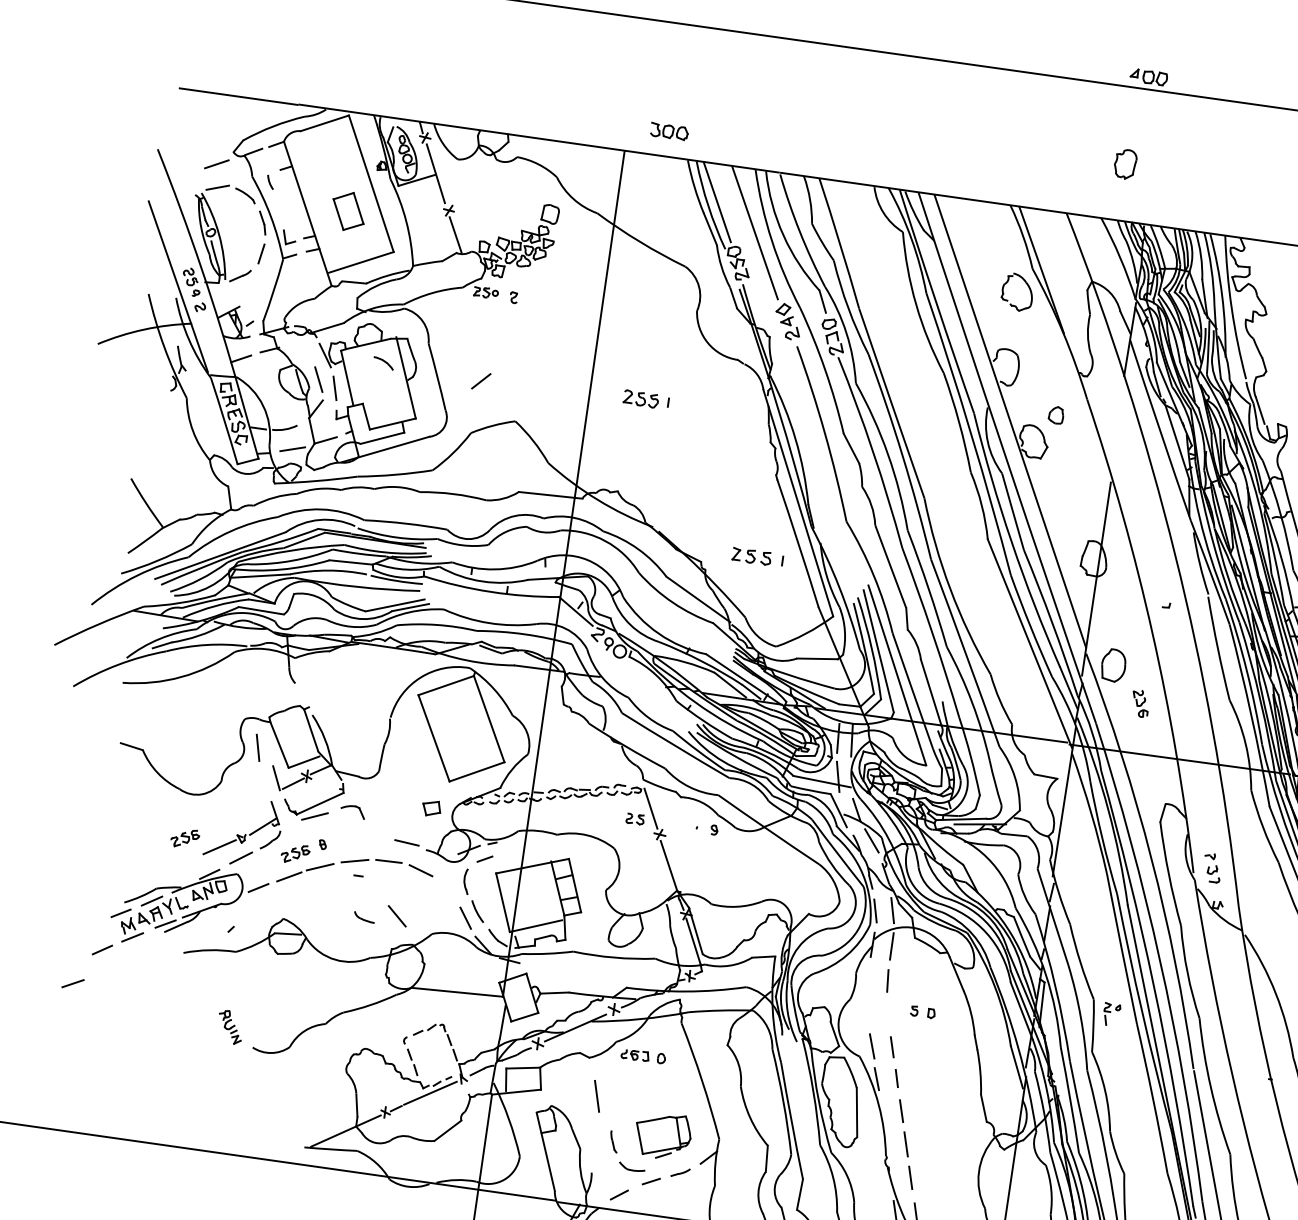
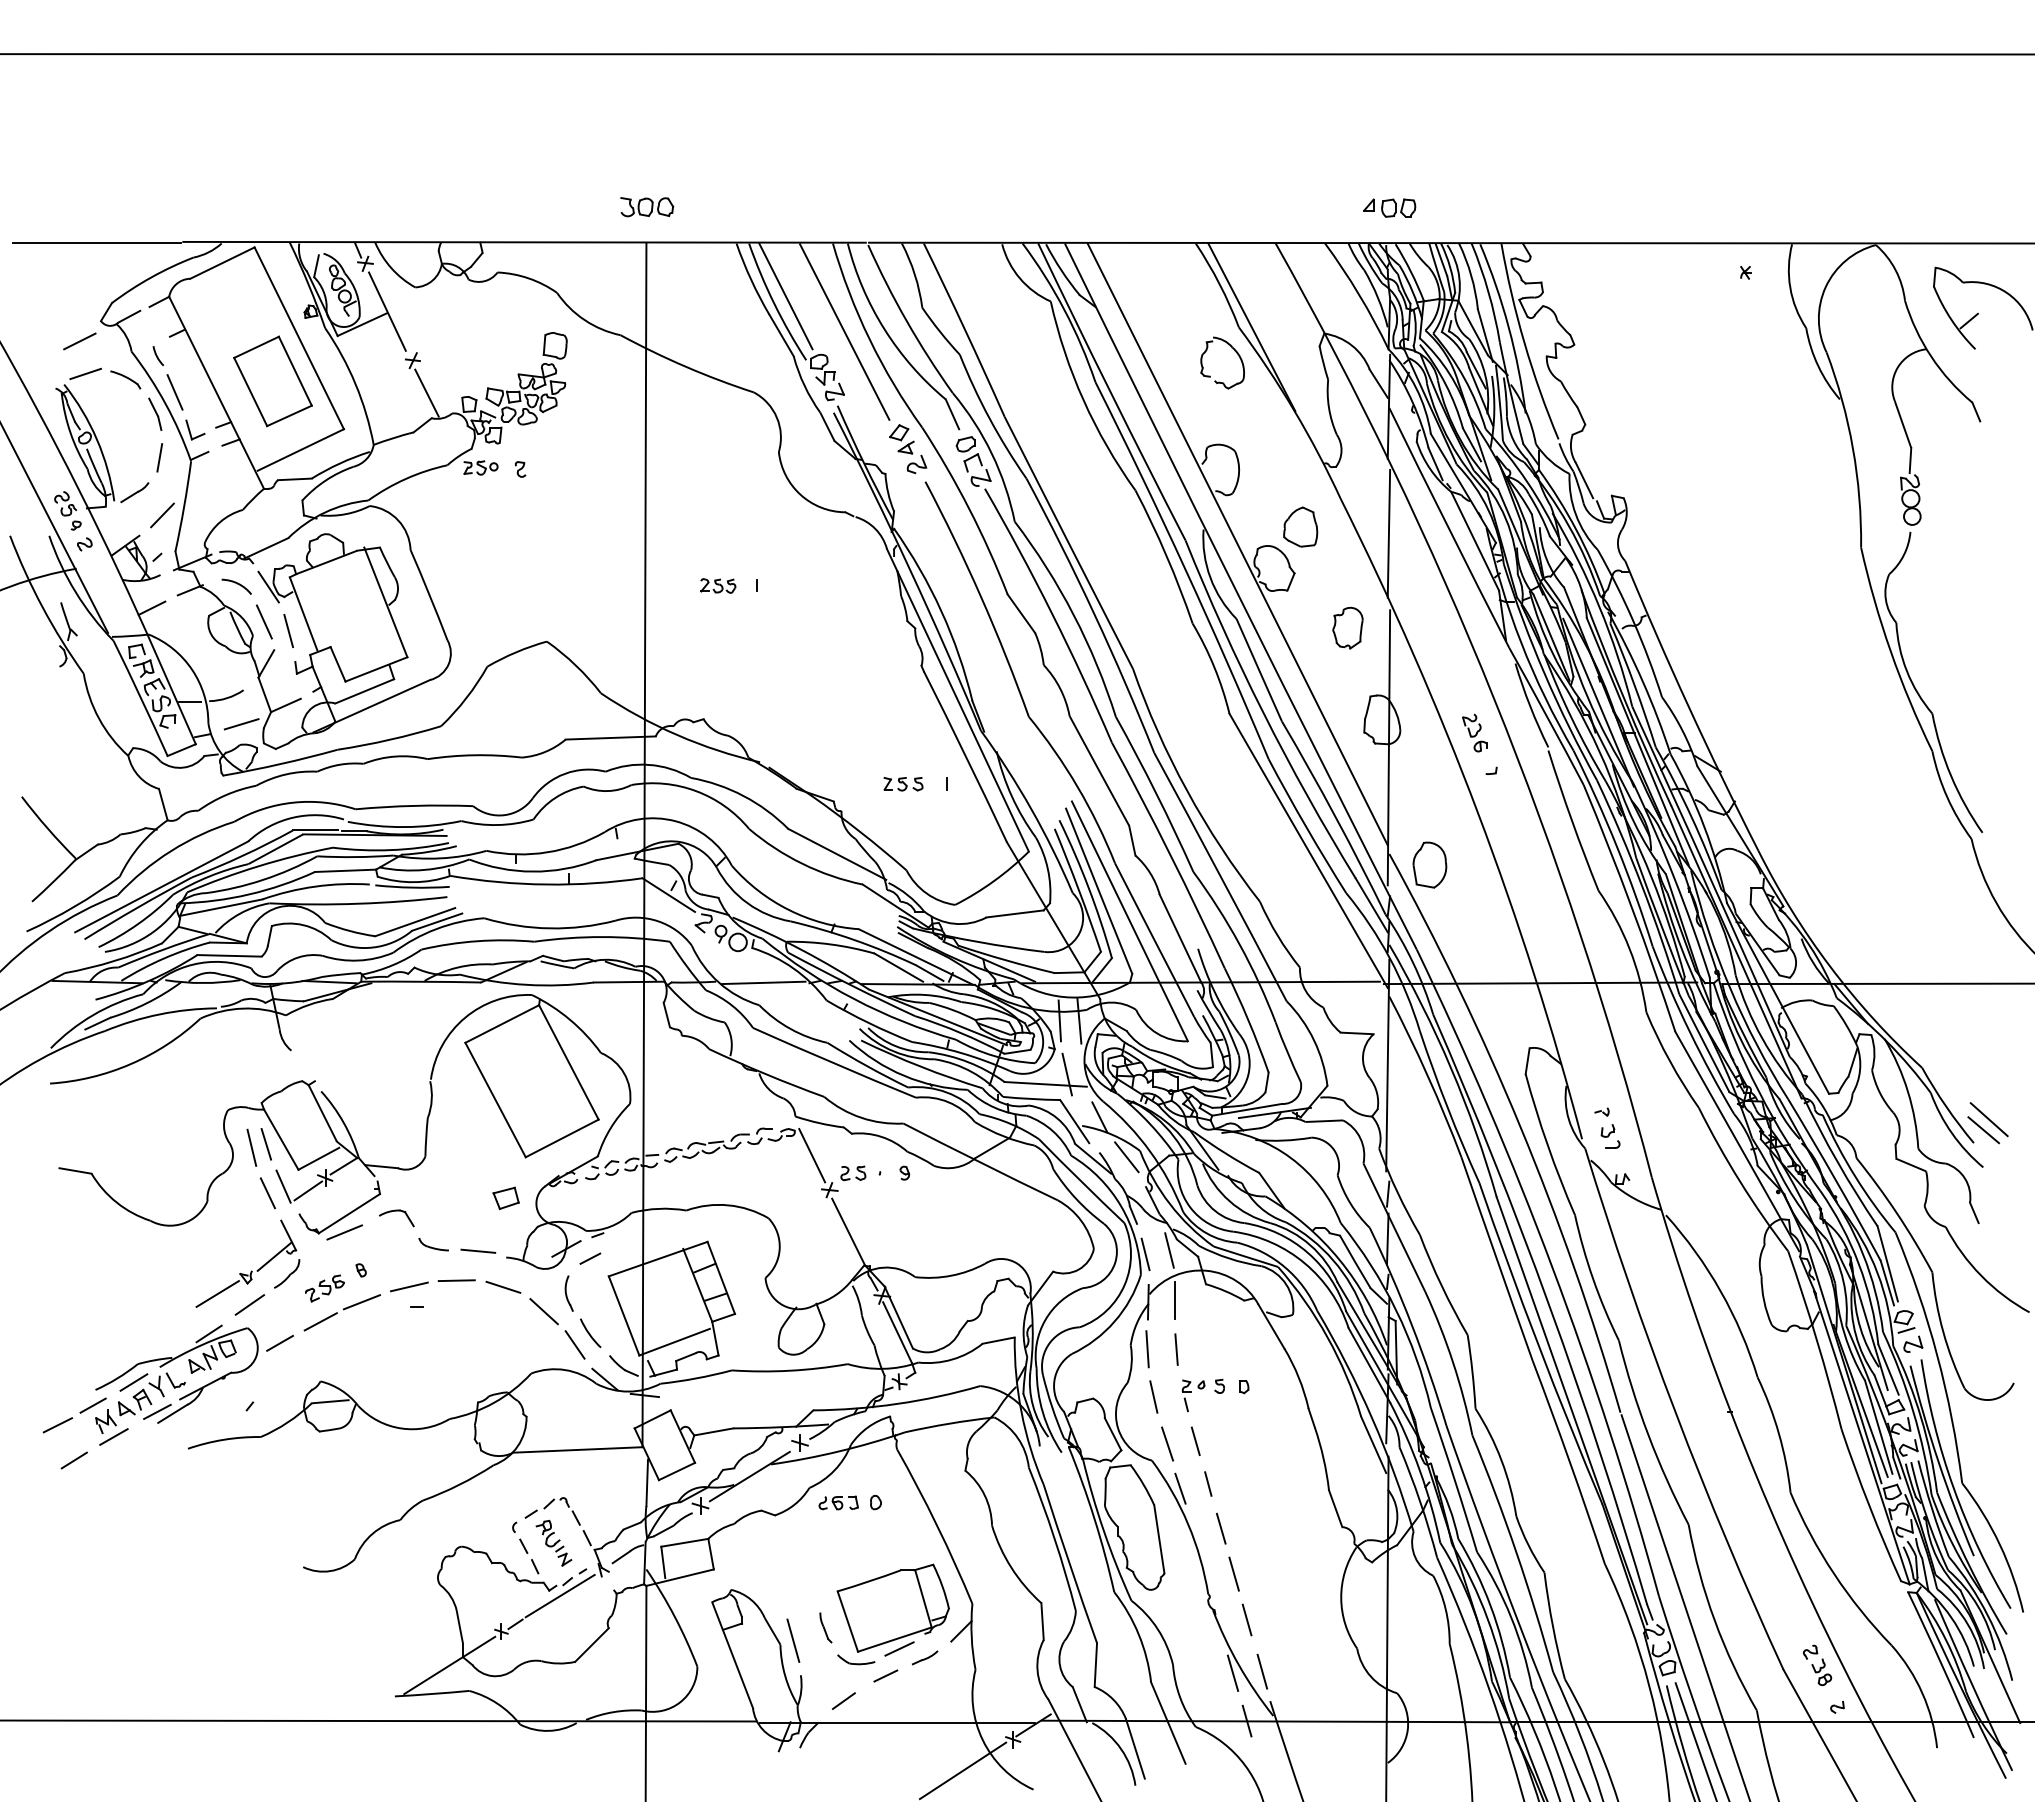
part: (1148, 76) -> (1389, 207), moved
part: (669, 131) -> (647, 207), moved
part: (1125, 163) -> (1347, 627), moved
line: (278, 209) -> (174, 392), added
part: (348, 211) -> (272, 381), size x1.67
arc: (384, 361) -> (237, 584), moved
line: (481, 381) -> (162, 515), moved
part: (641, 398) -> (718, 585), size x0.71
part: (1056, 414) -> (1300, 526), size x1.67
line: (1117, 428) -> (1388, 533), added
part: (751, 556) -> (903, 784), size x0.71
line: (633, 682) -> (763, 982), added
part: (1140, 703) -> (1474, 732), moved
line: (268, 746) -> (266, 1144), added
line: (264, 781) -> (267, 1193), added
part: (635, 819) -> (853, 1173), moved
part: (184, 838) -> (167, 1288), removed
line: (396, 916) -> (543, 1311), moved
part: (364, 917) -> (433, 1244), moved
line: (867, 977) -> (1147, 1349), added
line: (72, 983) -> (57, 1425), moved
line: (867, 1011) -> (1153, 1396), added
part: (1111, 1014) -> (1193, 1395), moved
part: (230, 1026) -> (553, 1542), moved
line: (597, 1096) -> (793, 1640), moved
part: (662, 1135) -> (892, 1609), size x1.43

